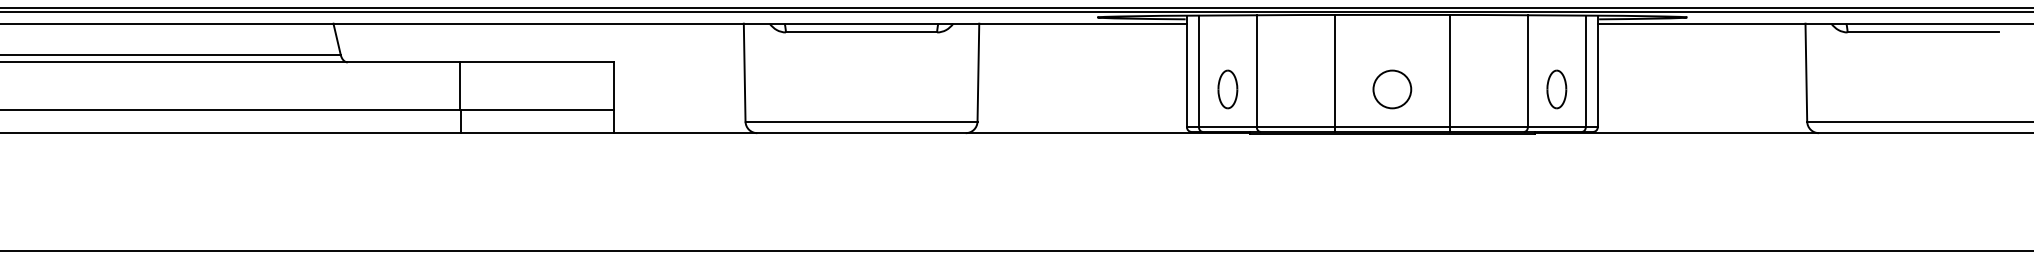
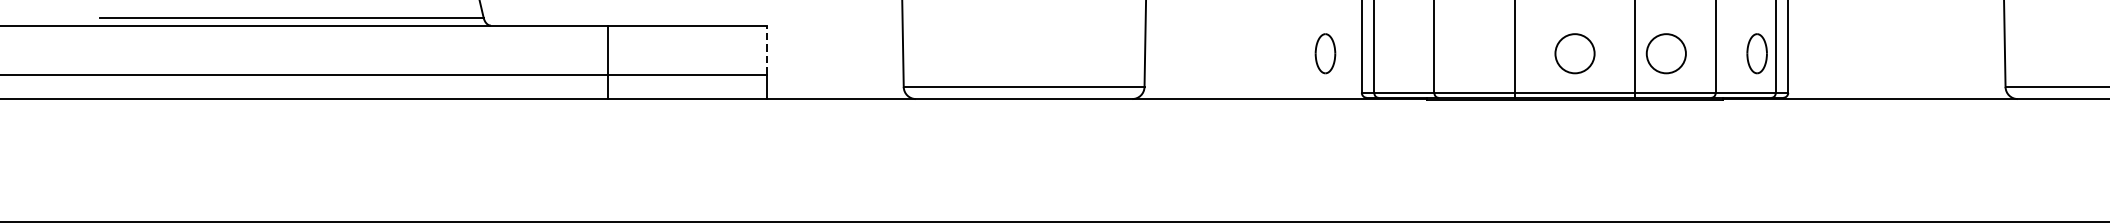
line: (613, 85) -> (766, 49), solid -> dashed
part: (1227, 89) -> (1325, 53), moved
circle: (1480, 89) -> (1666, 53), added
part: (1556, 89) -> (1756, 53), moved

